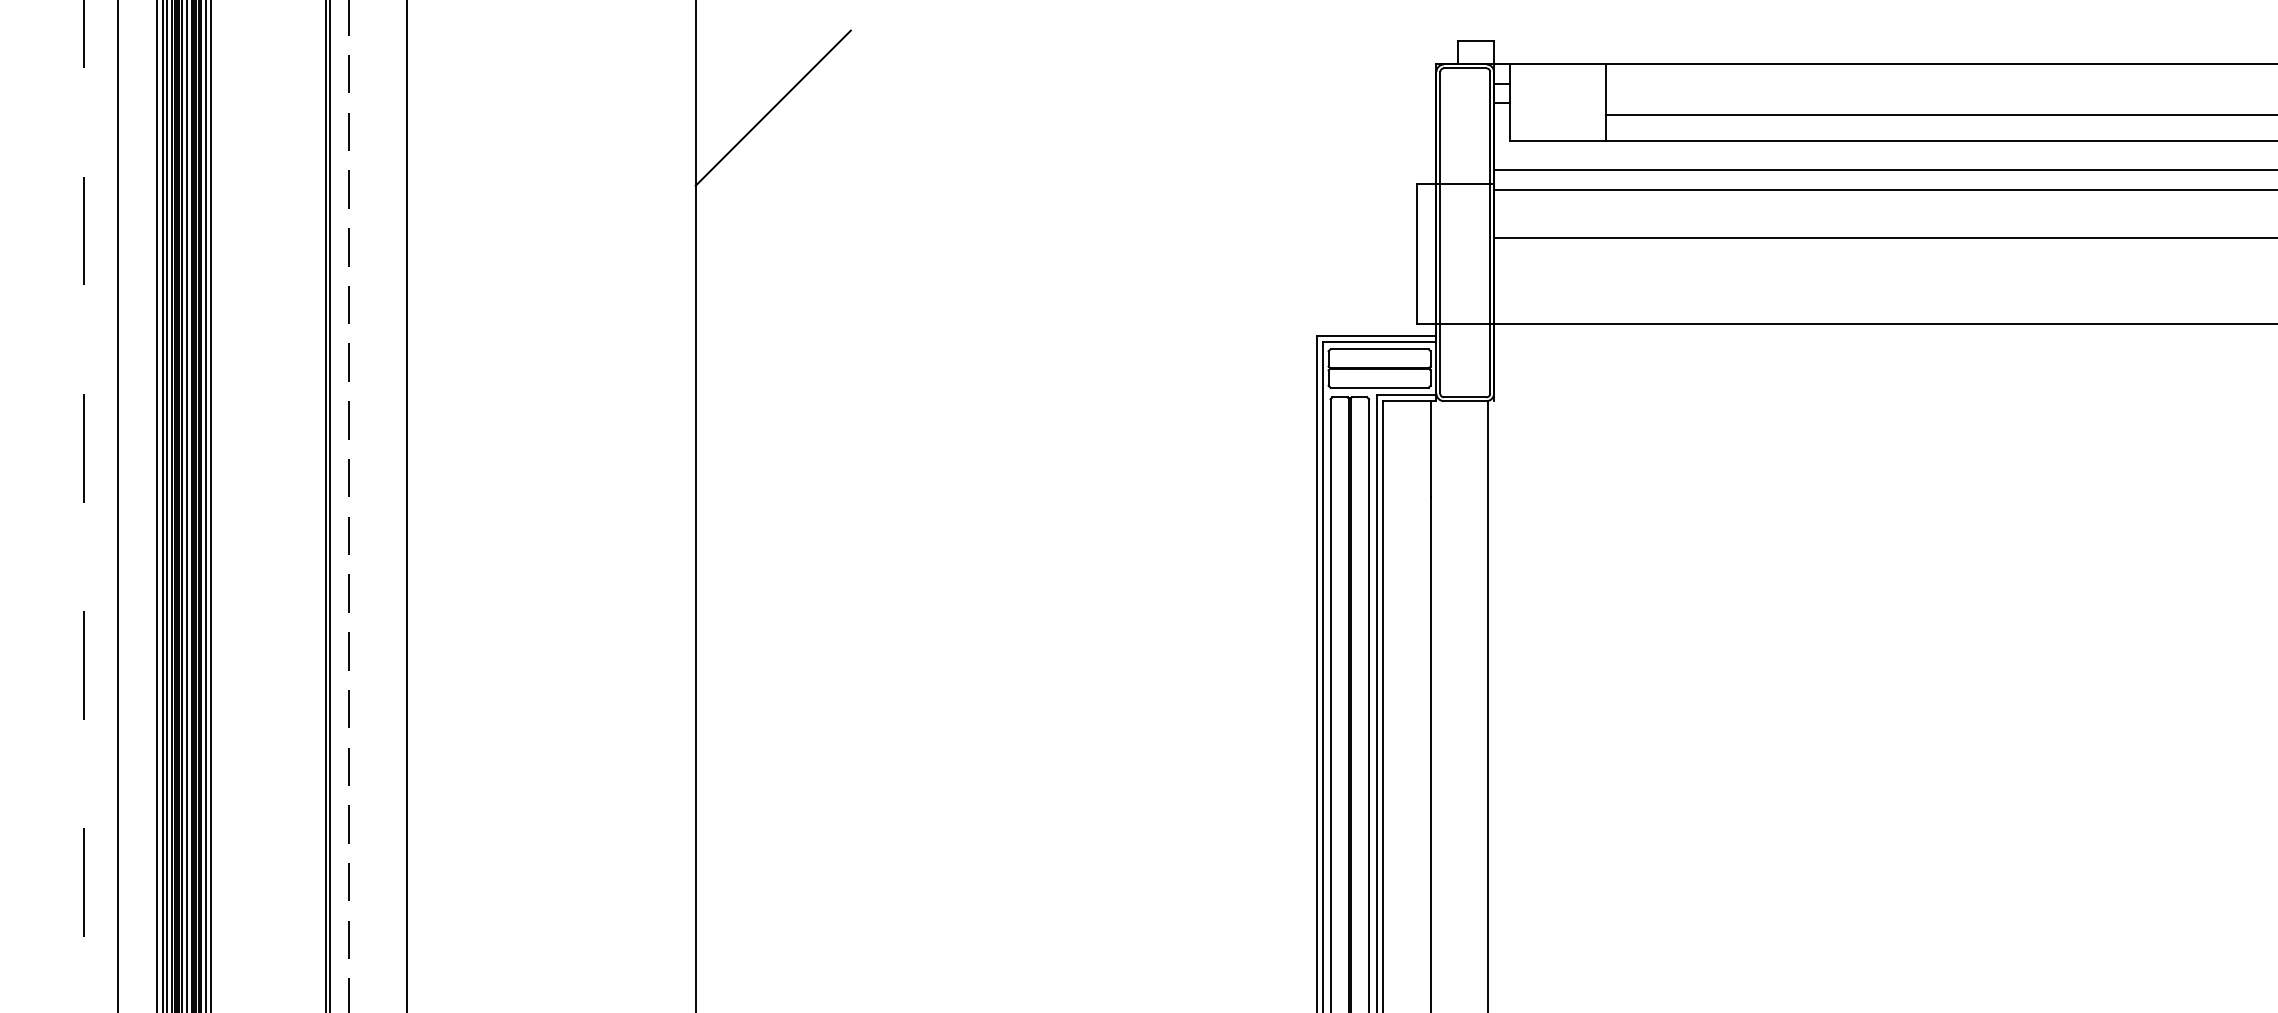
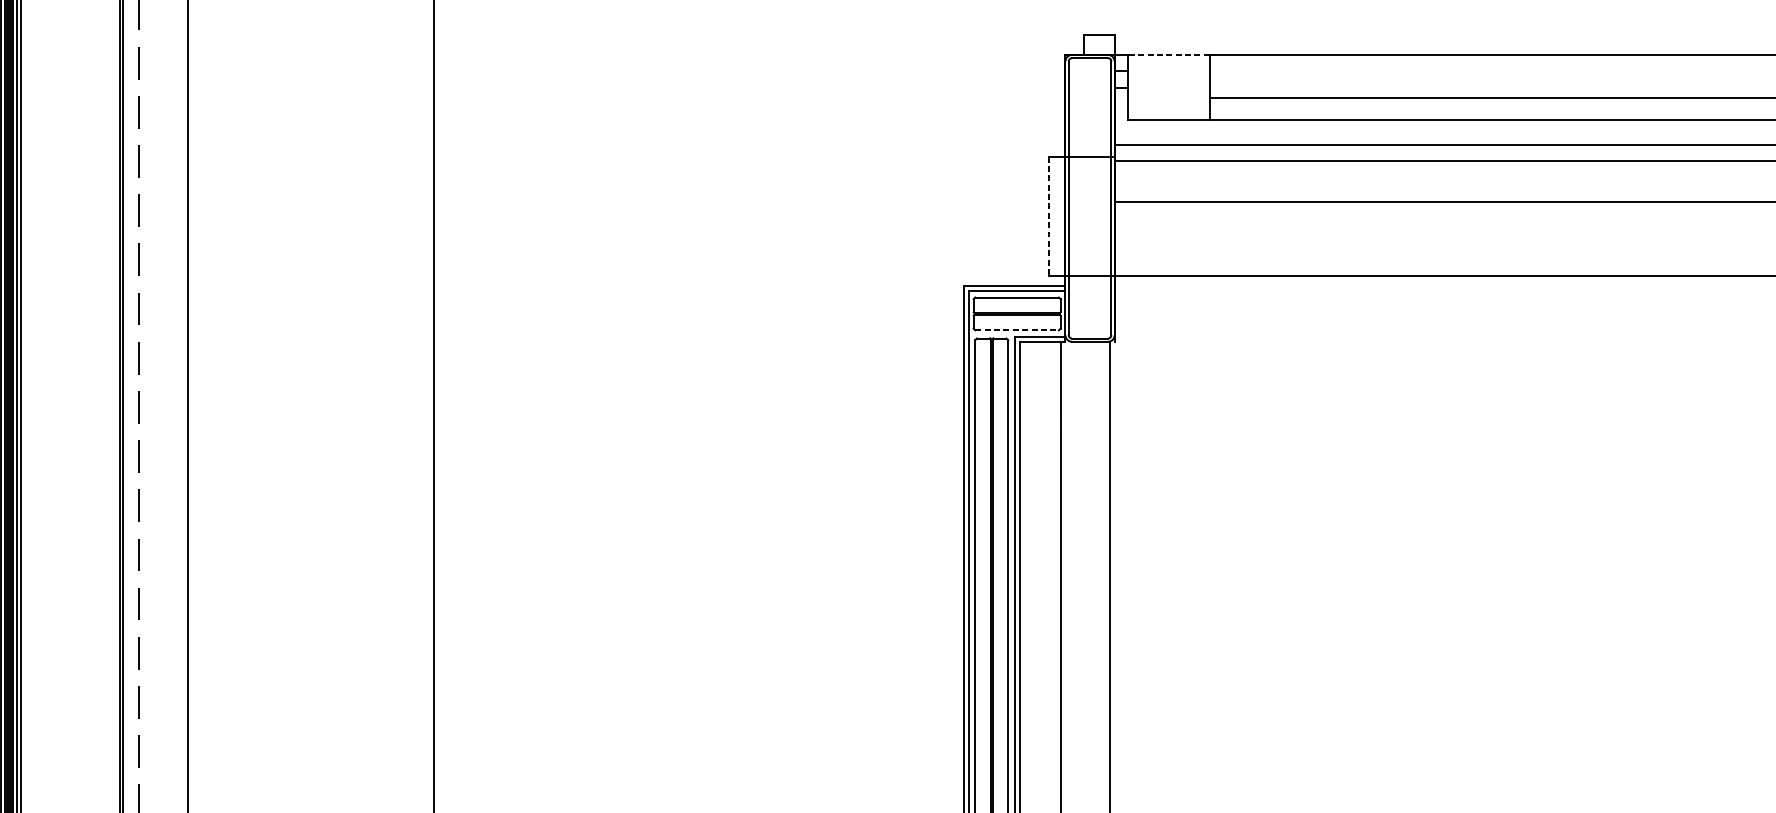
line: (1557, 64) -> (1168, 54), solid -> dashed
line: (772, 107) -> (499, 91), removed
line: (1417, 254) -> (1049, 216), solid -> dashed
line: (1380, 387) -> (1017, 330), solid -> dashed

